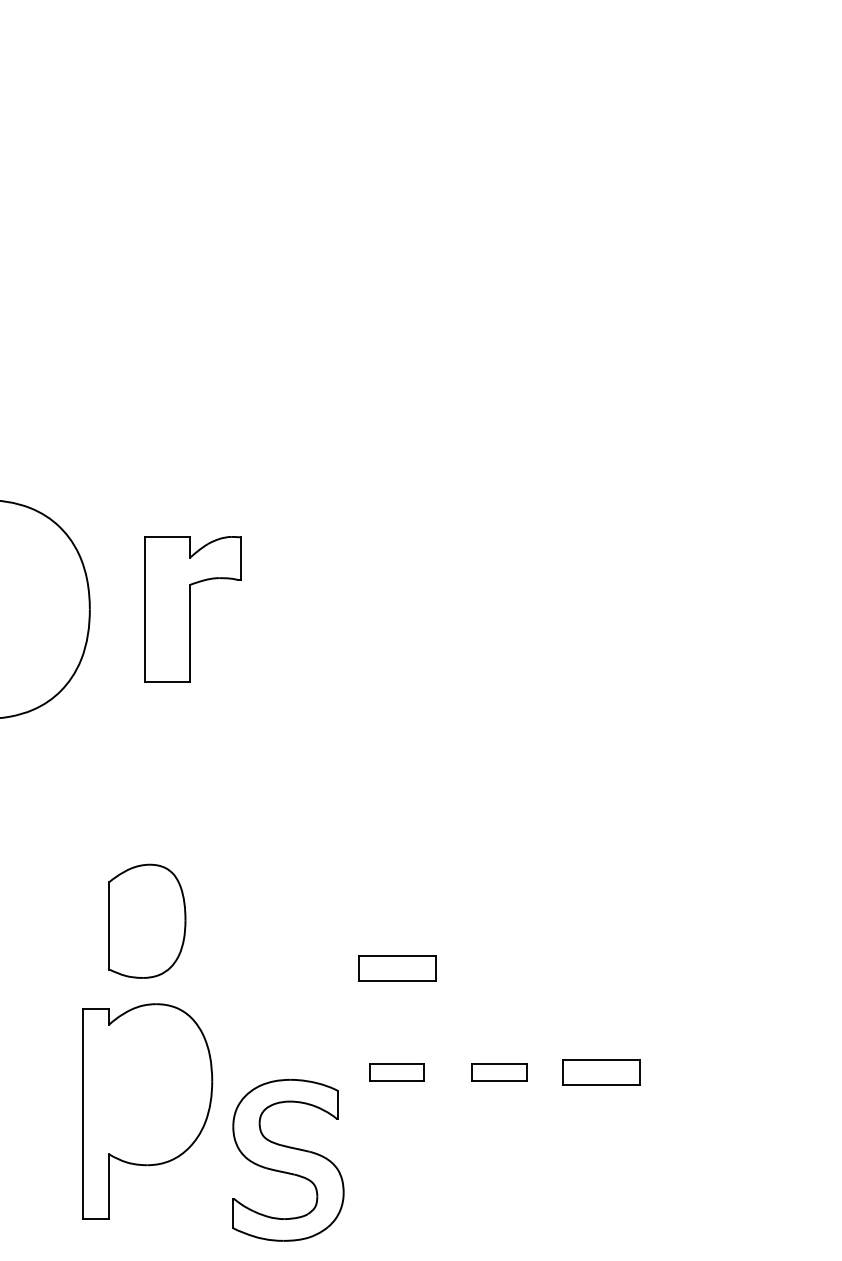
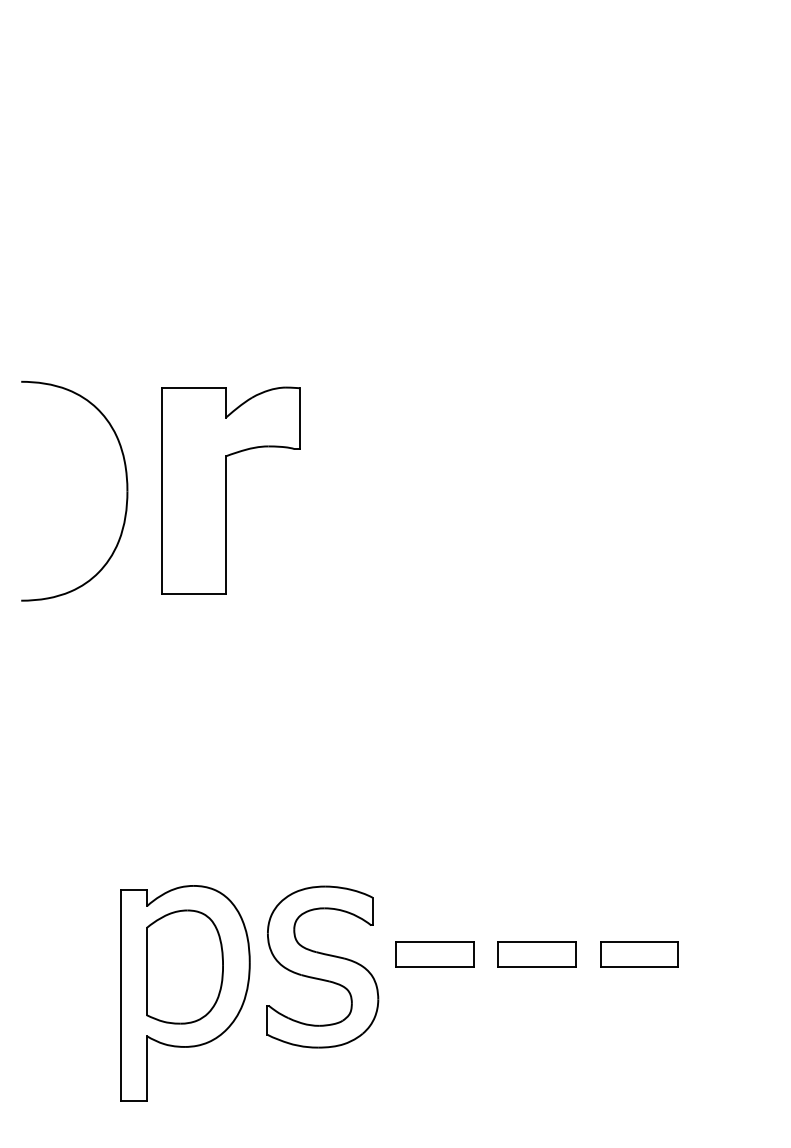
part: (192, 609) -> (230, 491), size x1.43
part: (147, 920) -> (185, 966), moved
part: (397, 968) -> (435, 850), removed
part: (396, 1072) -> (434, 954), size x1.43
part: (499, 1072) -> (537, 954), size x1.43
part: (288, 1160) -> (323, 967), moved

